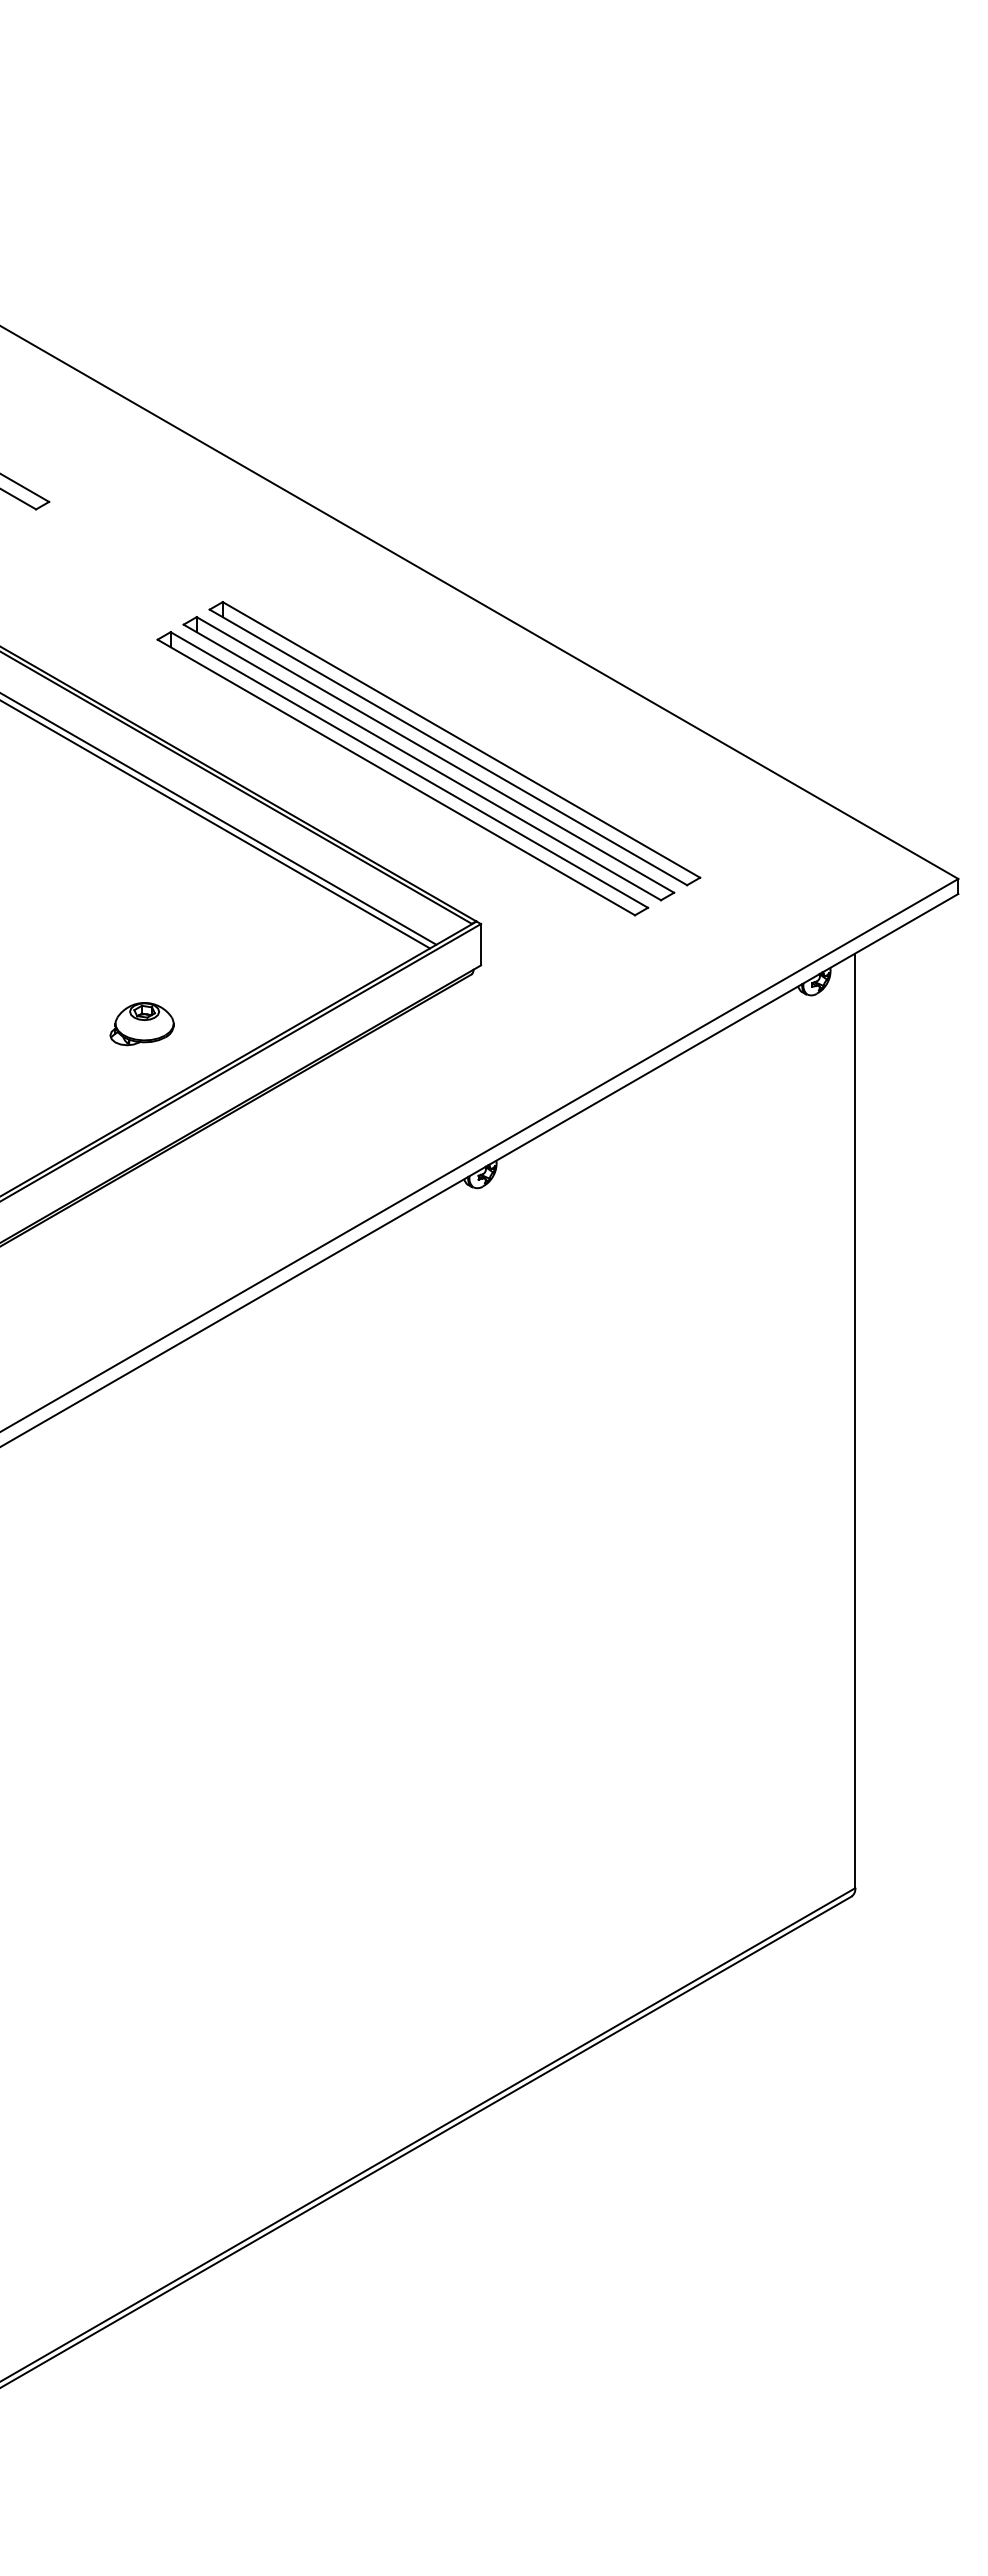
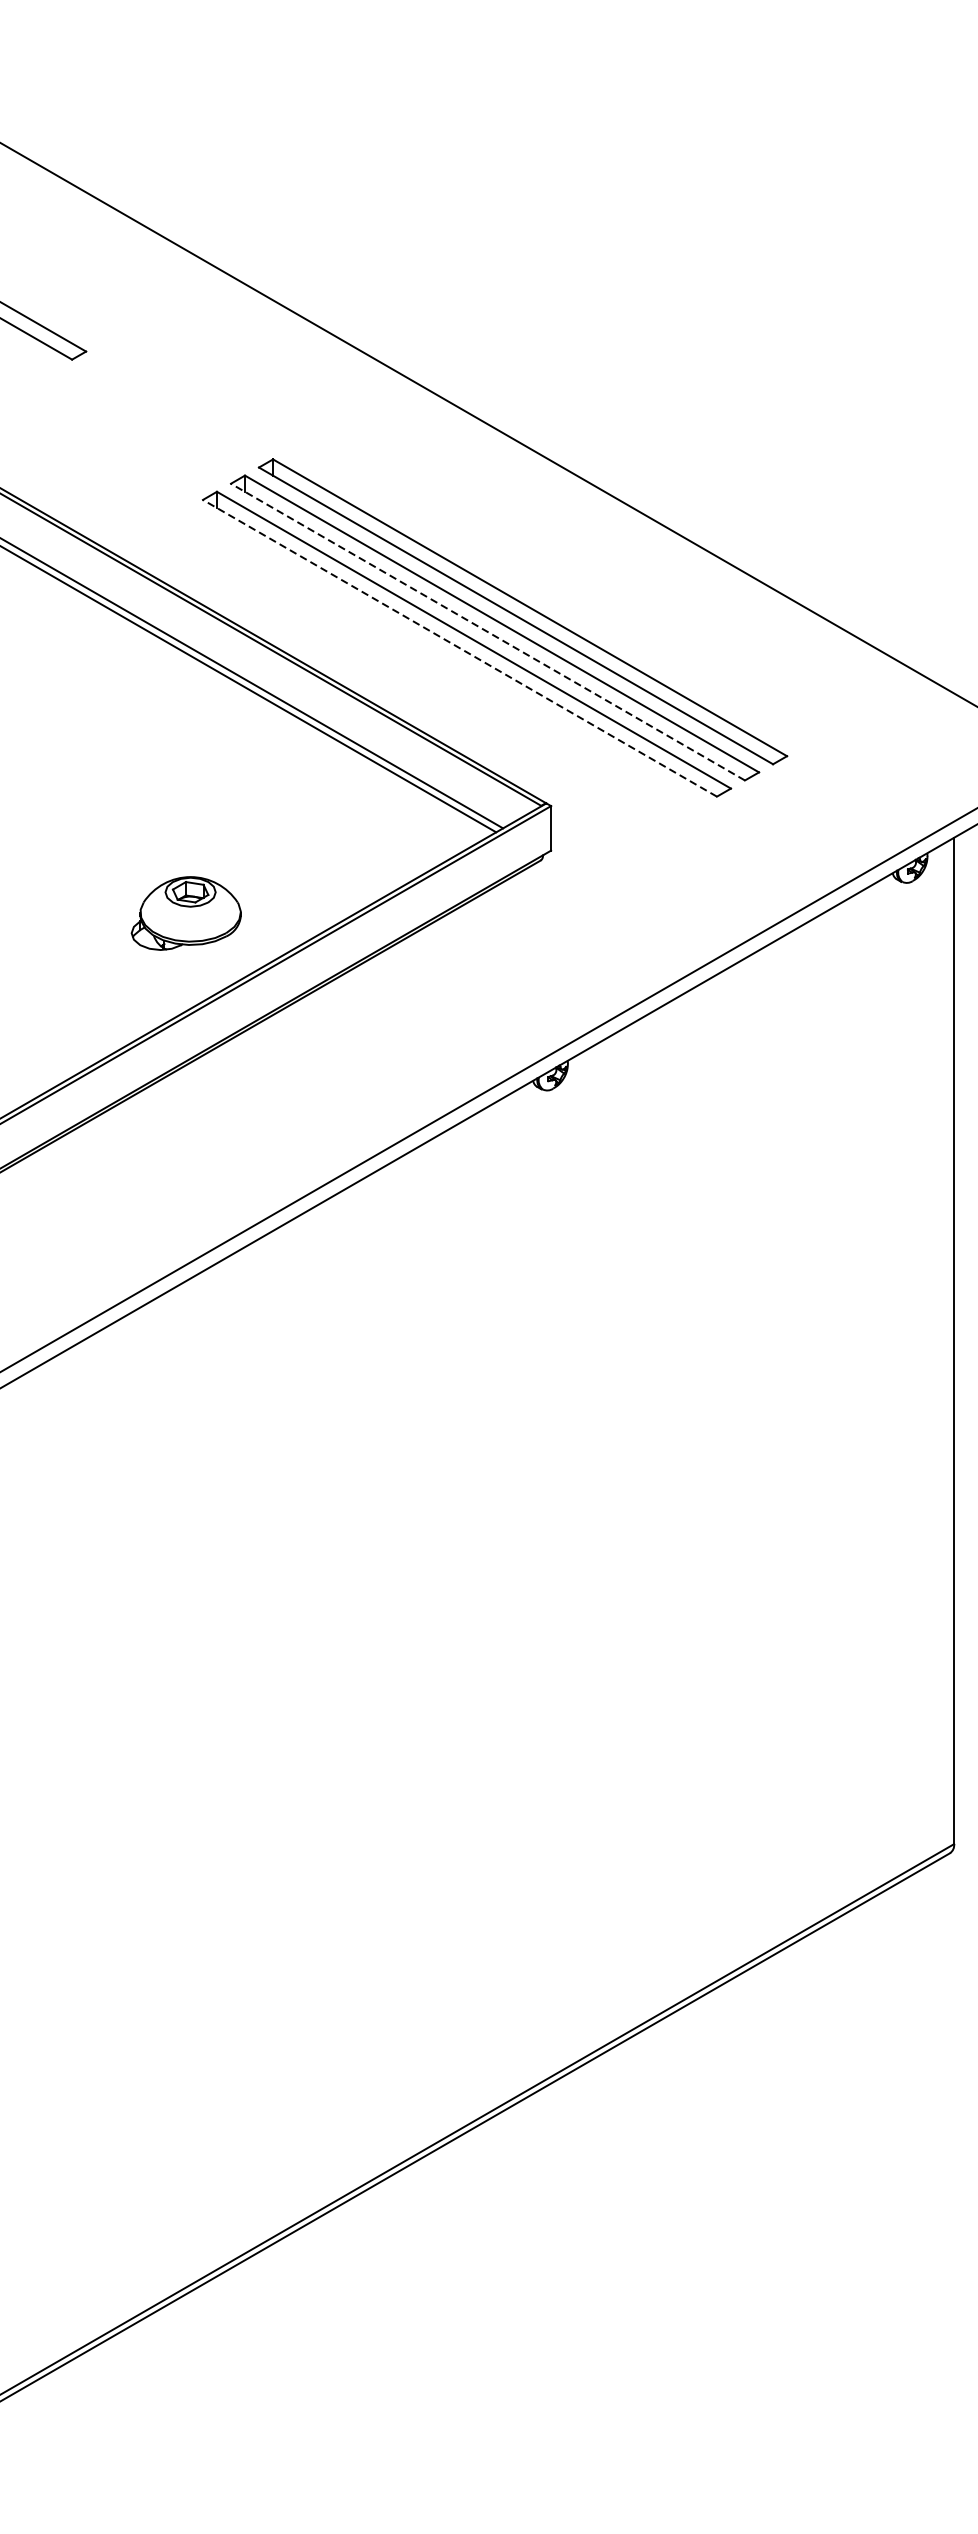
line: (422, 762) -> (488, 632), solid -> dashed
line: (396, 777) -> (460, 648), solid -> dashed
part: (141, 1024) -> (185, 914), size x1.6

